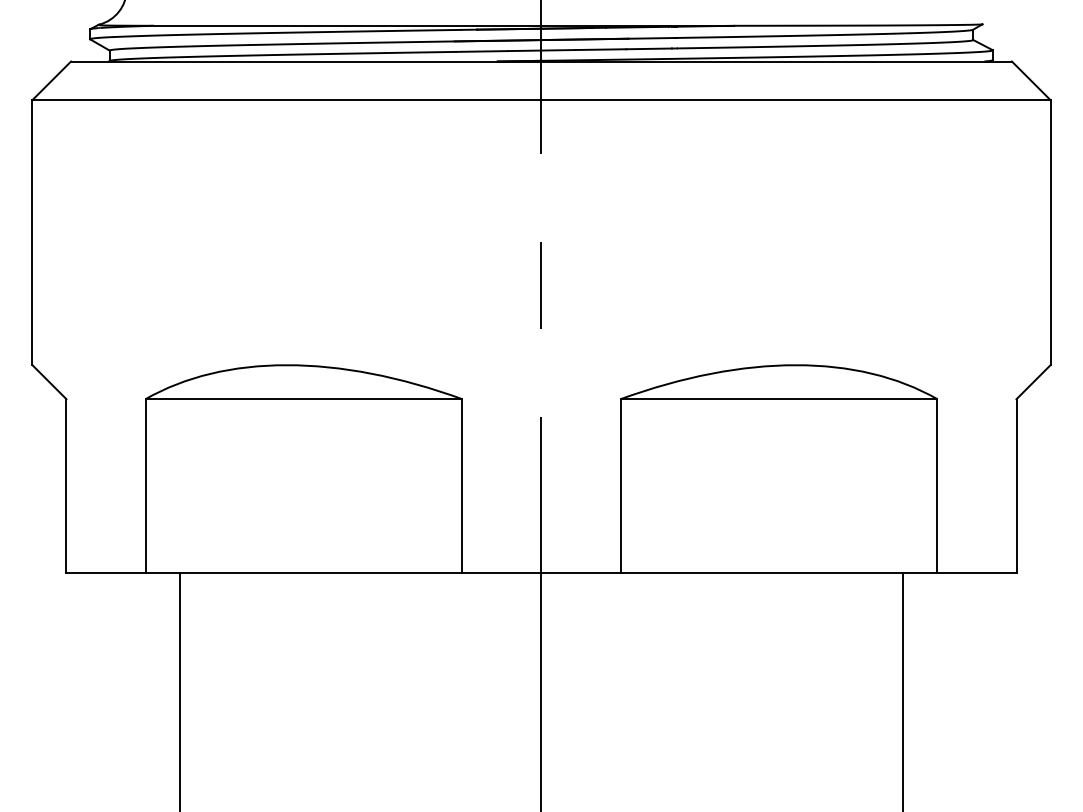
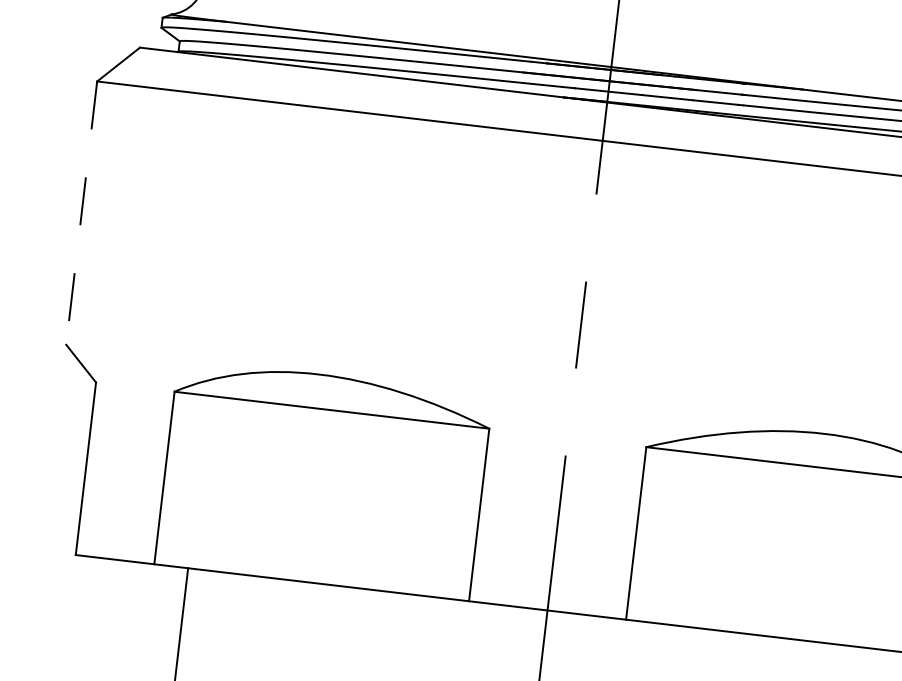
line: (32, 232) -> (81, 212), solid -> dashed

